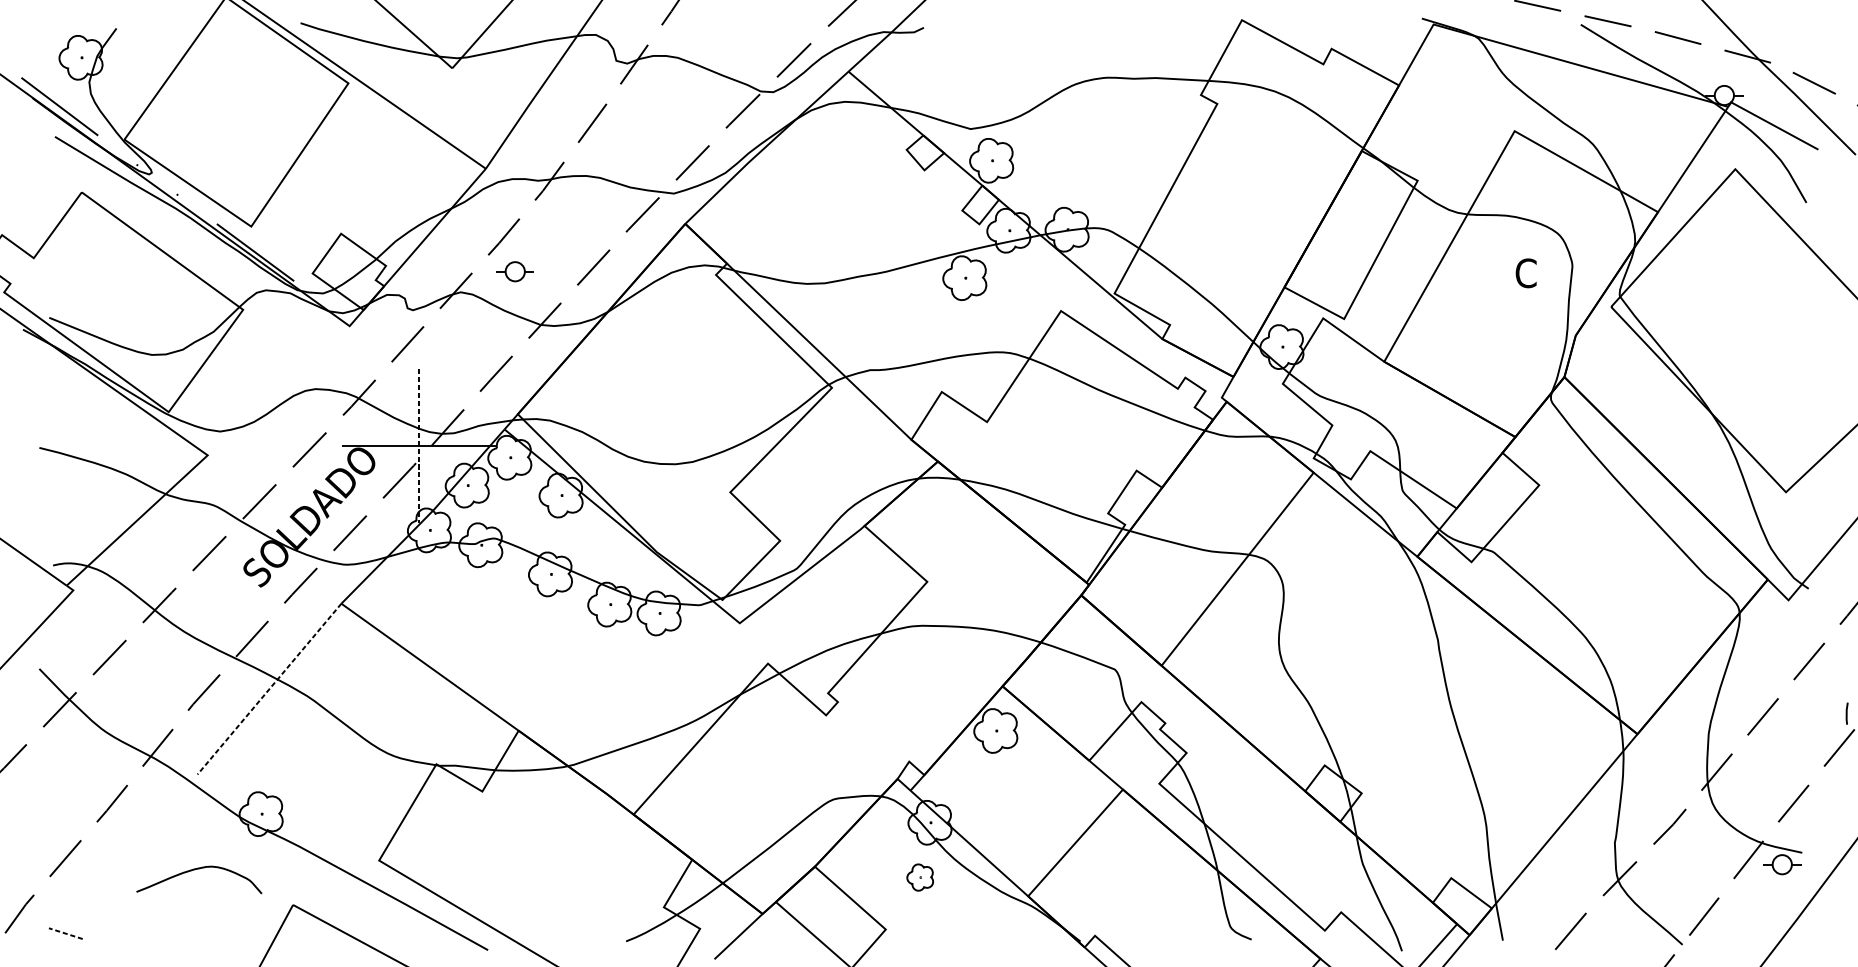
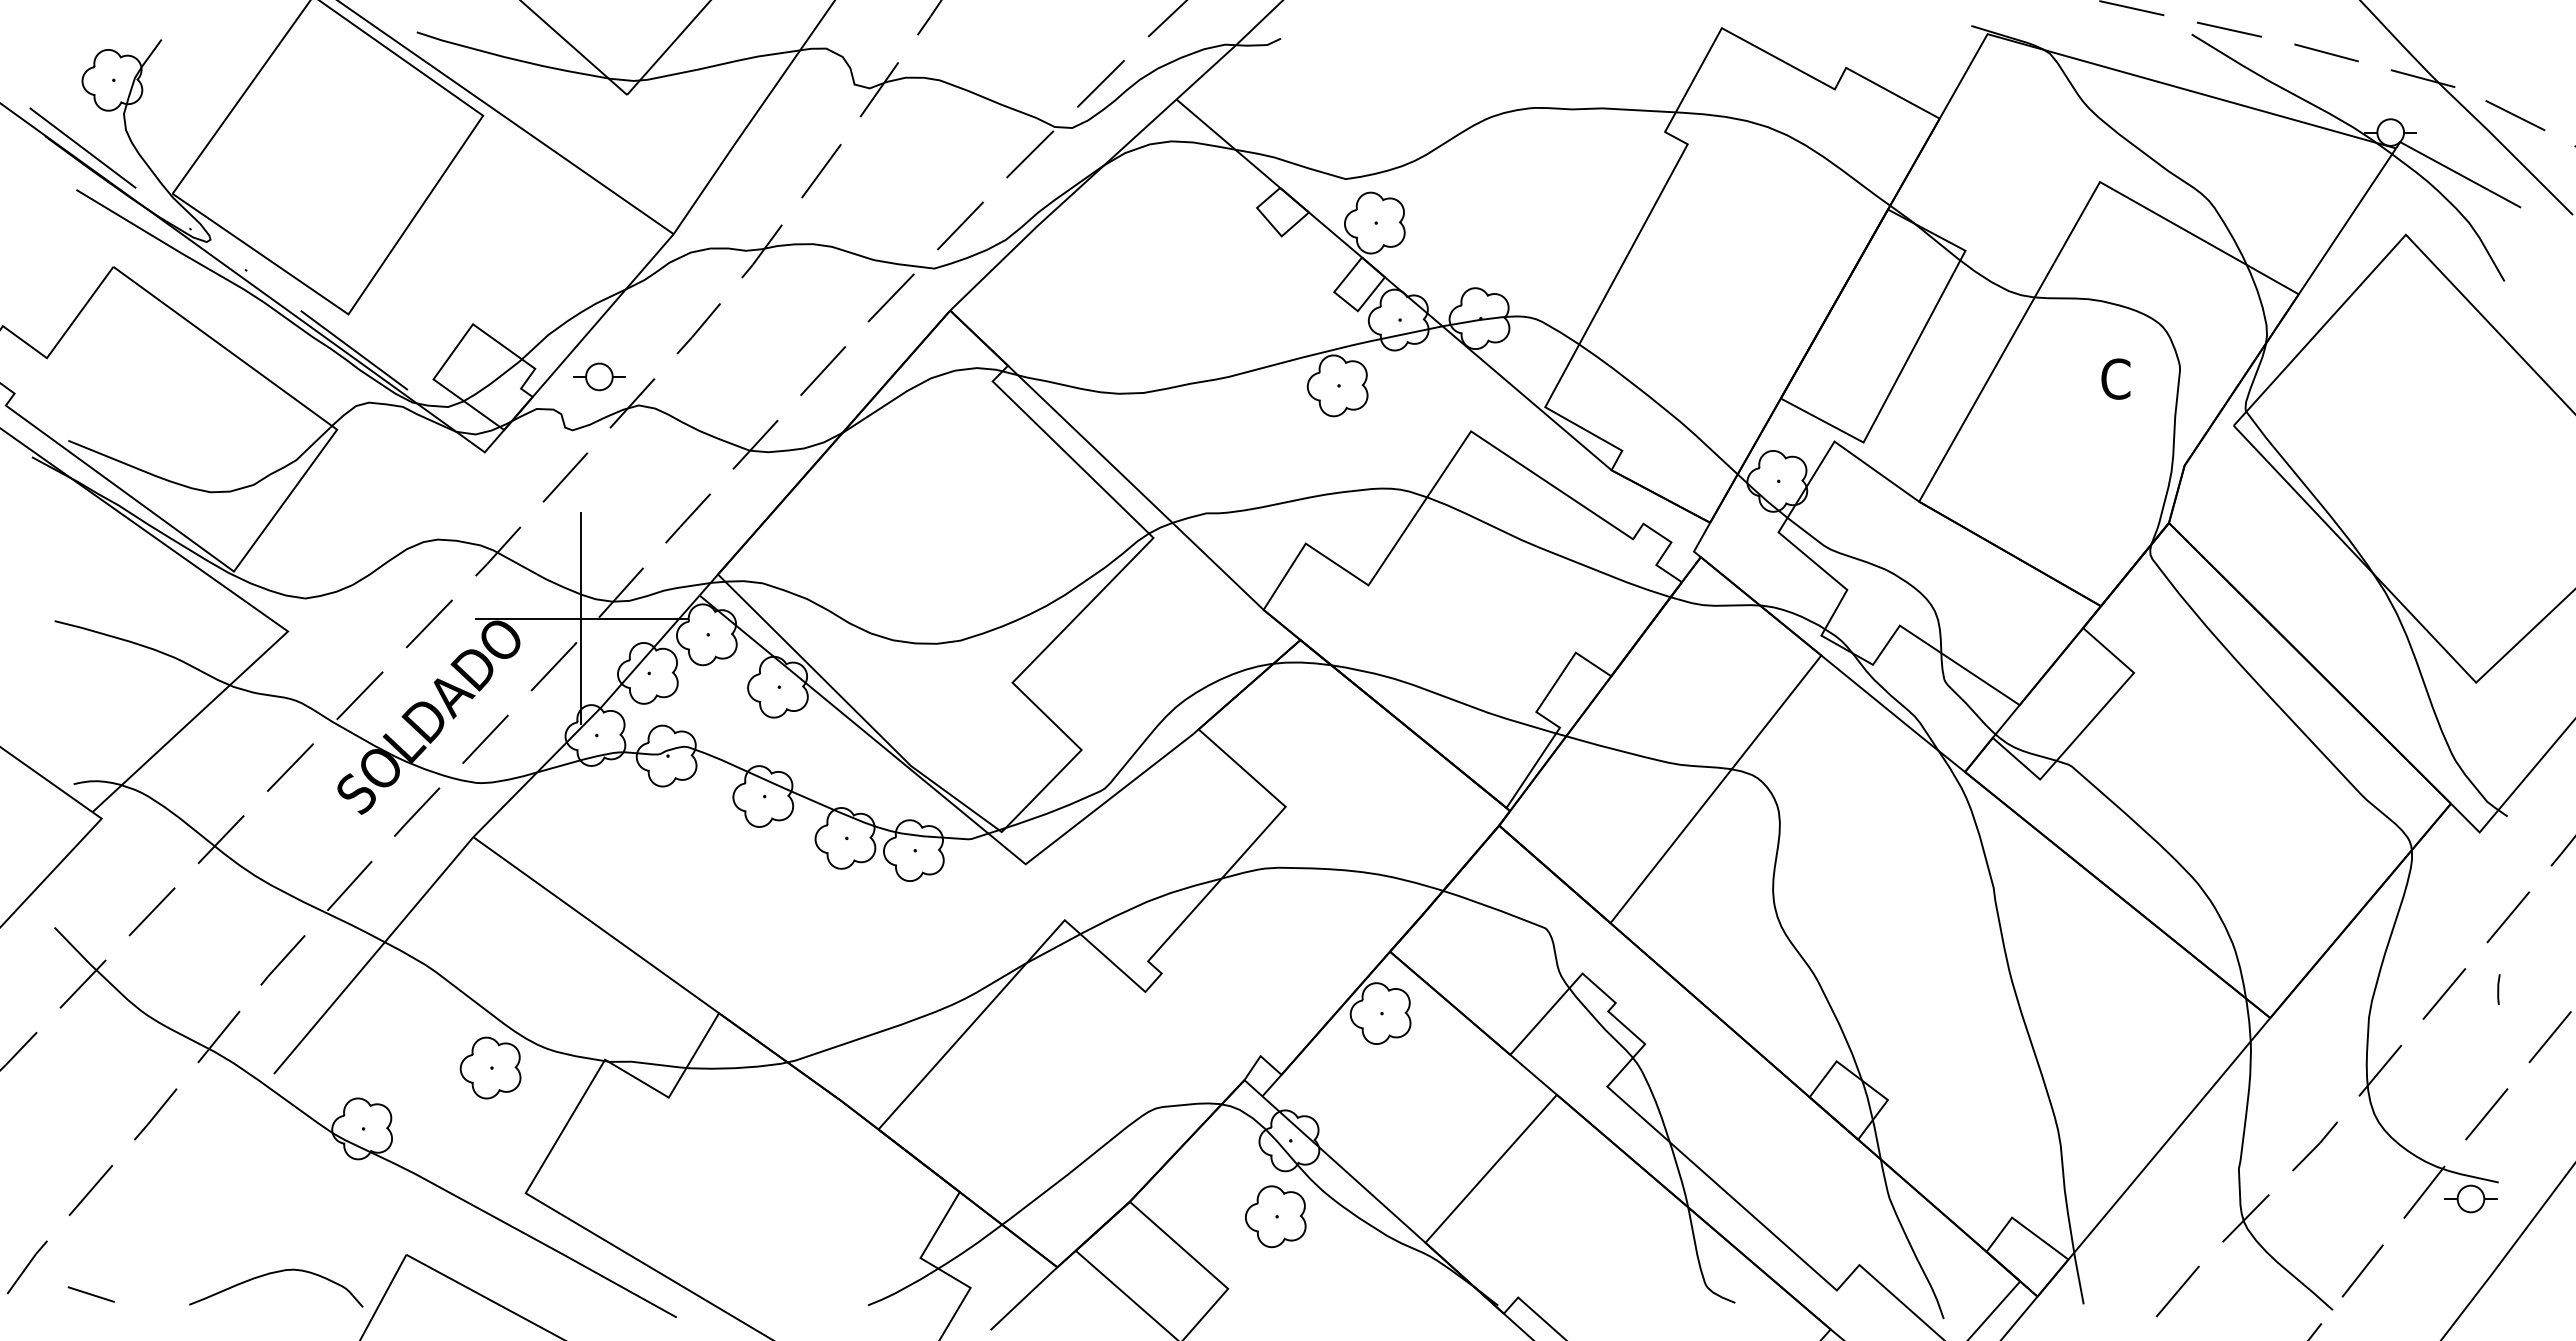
part: (515, 271) -> (599, 376), moved
line: (419, 445) -> (581, 618), dashed -> solid
line: (269, 689) -> (373, 955), dashed -> solid
line: (1846, 713) -> (2498, 989), moved
part: (353, 769) -> (490, 1067), added
curve: (198, 869) -> (275, 1273), moved
part: (919, 877) -> (1275, 1216), size x1.67
line: (65, 933) -> (91, 1294), dashed -> solid

